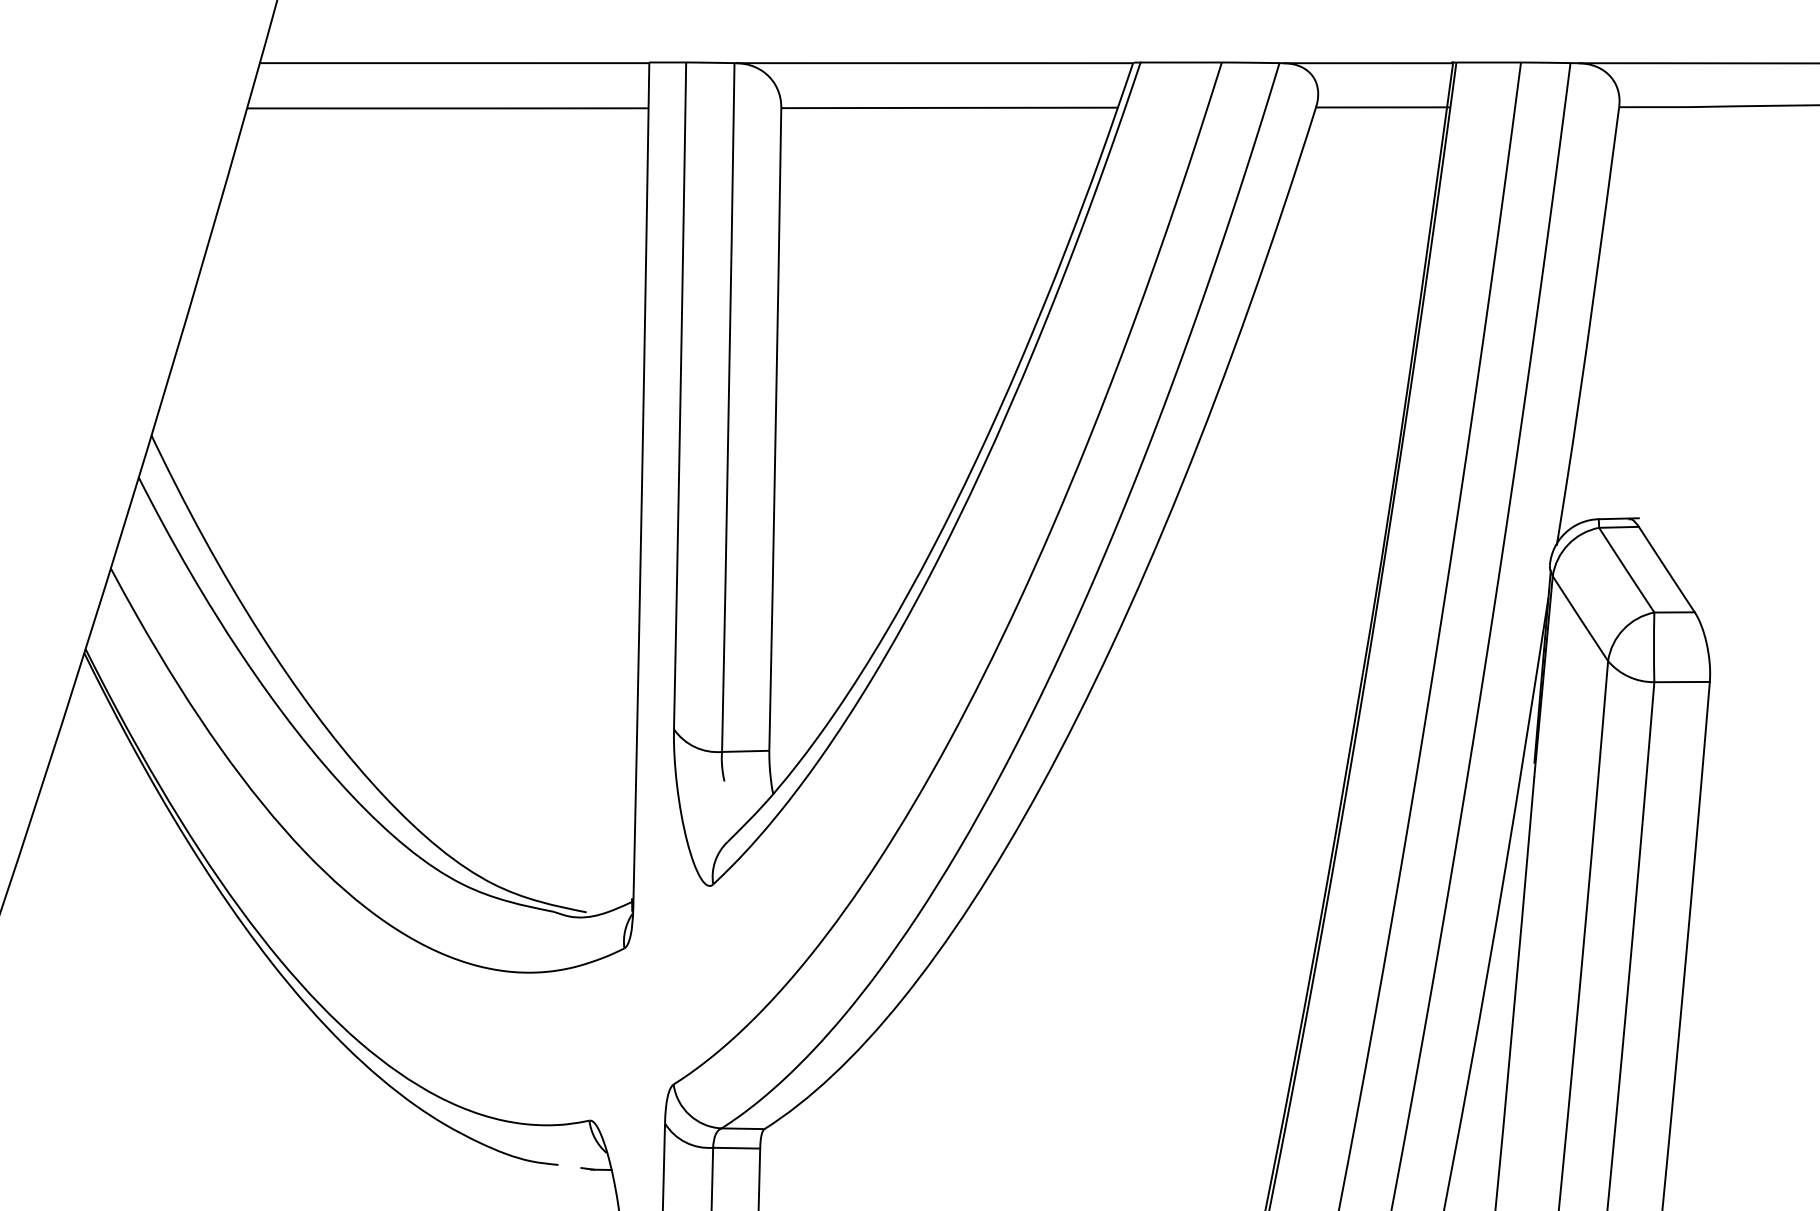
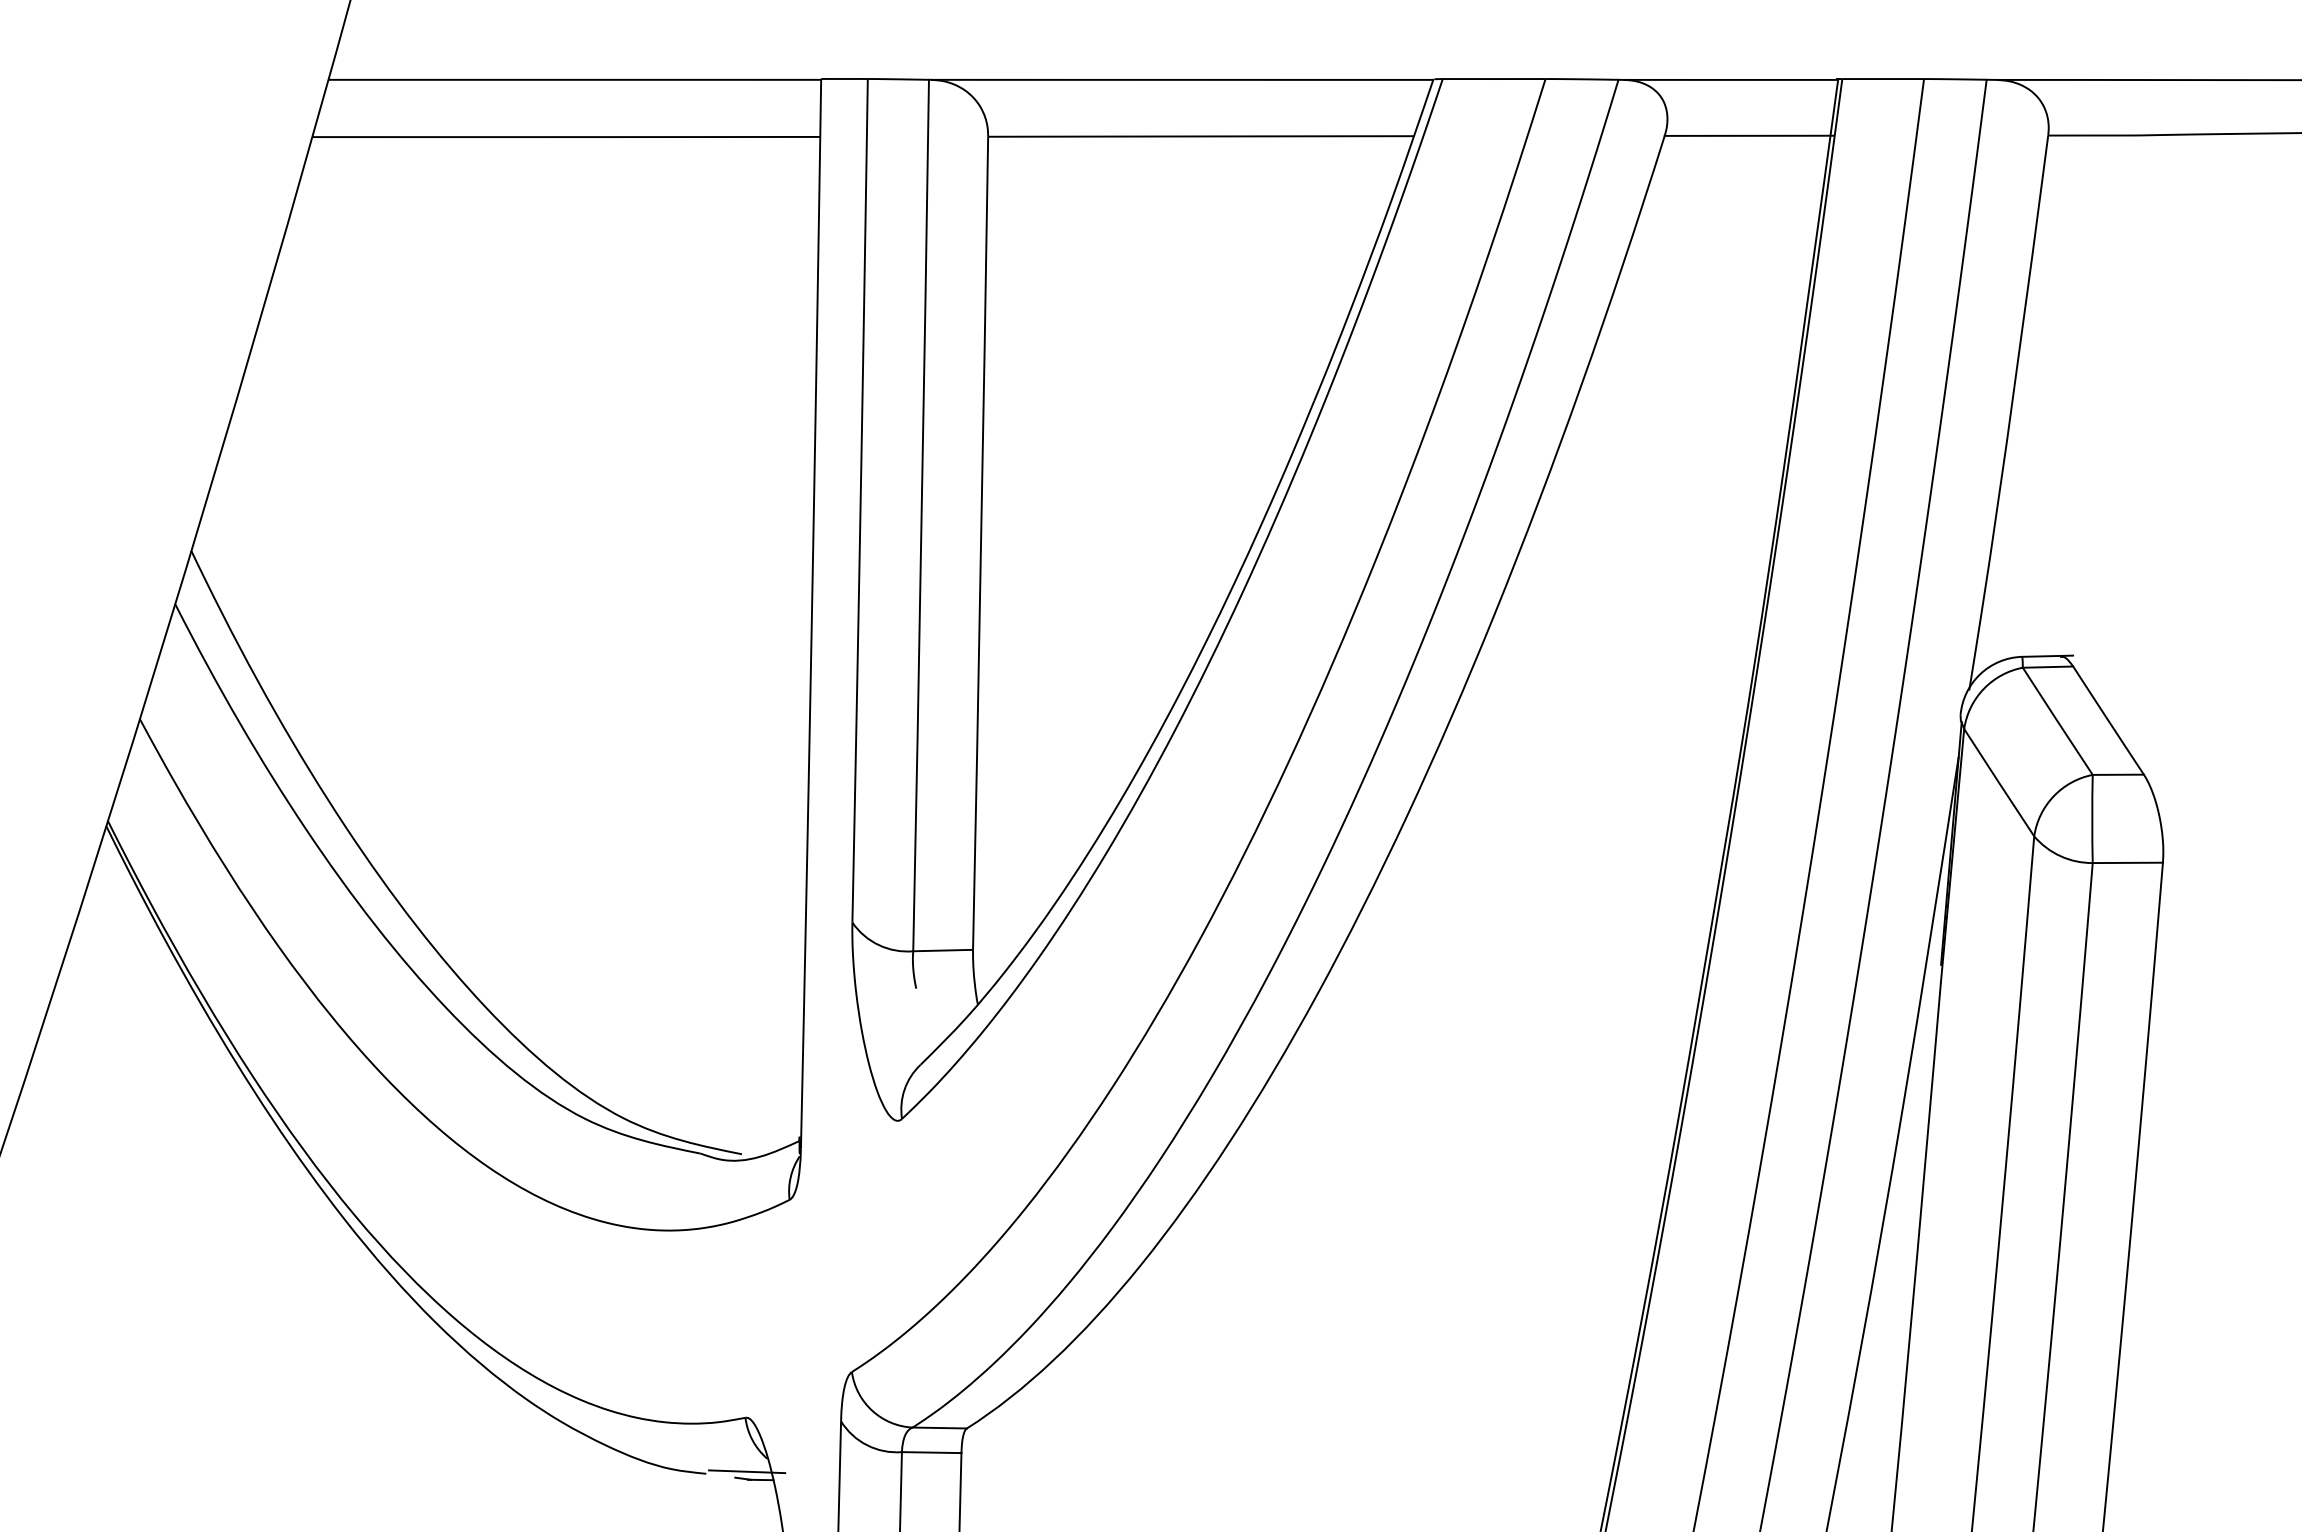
line: (591, 1163) -> (747, 1471), added

